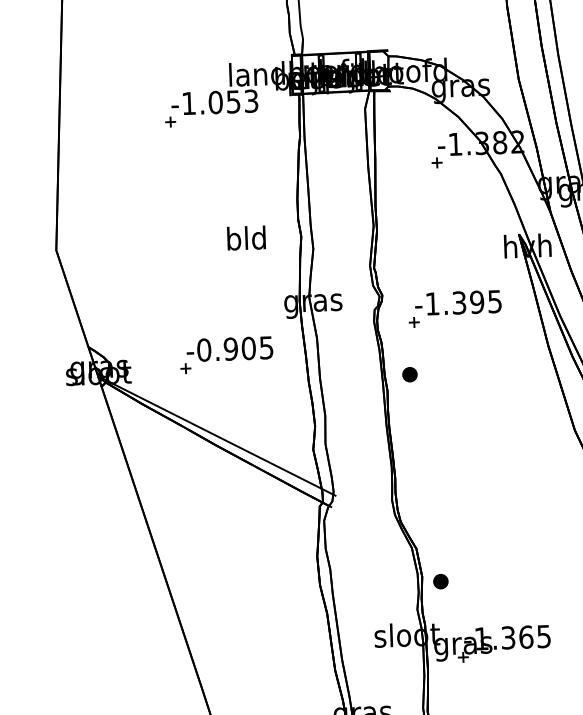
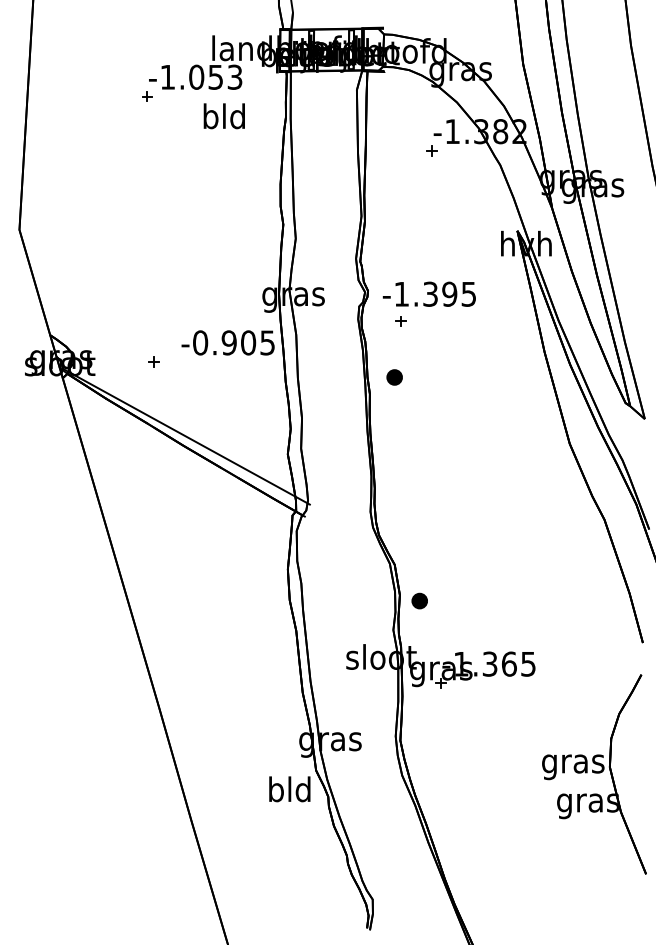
text: (245, 238) -> (223, 116), moved
text: (457, 302) -> (428, 293), moved
text: (229, 348) -> (227, 342), moved

